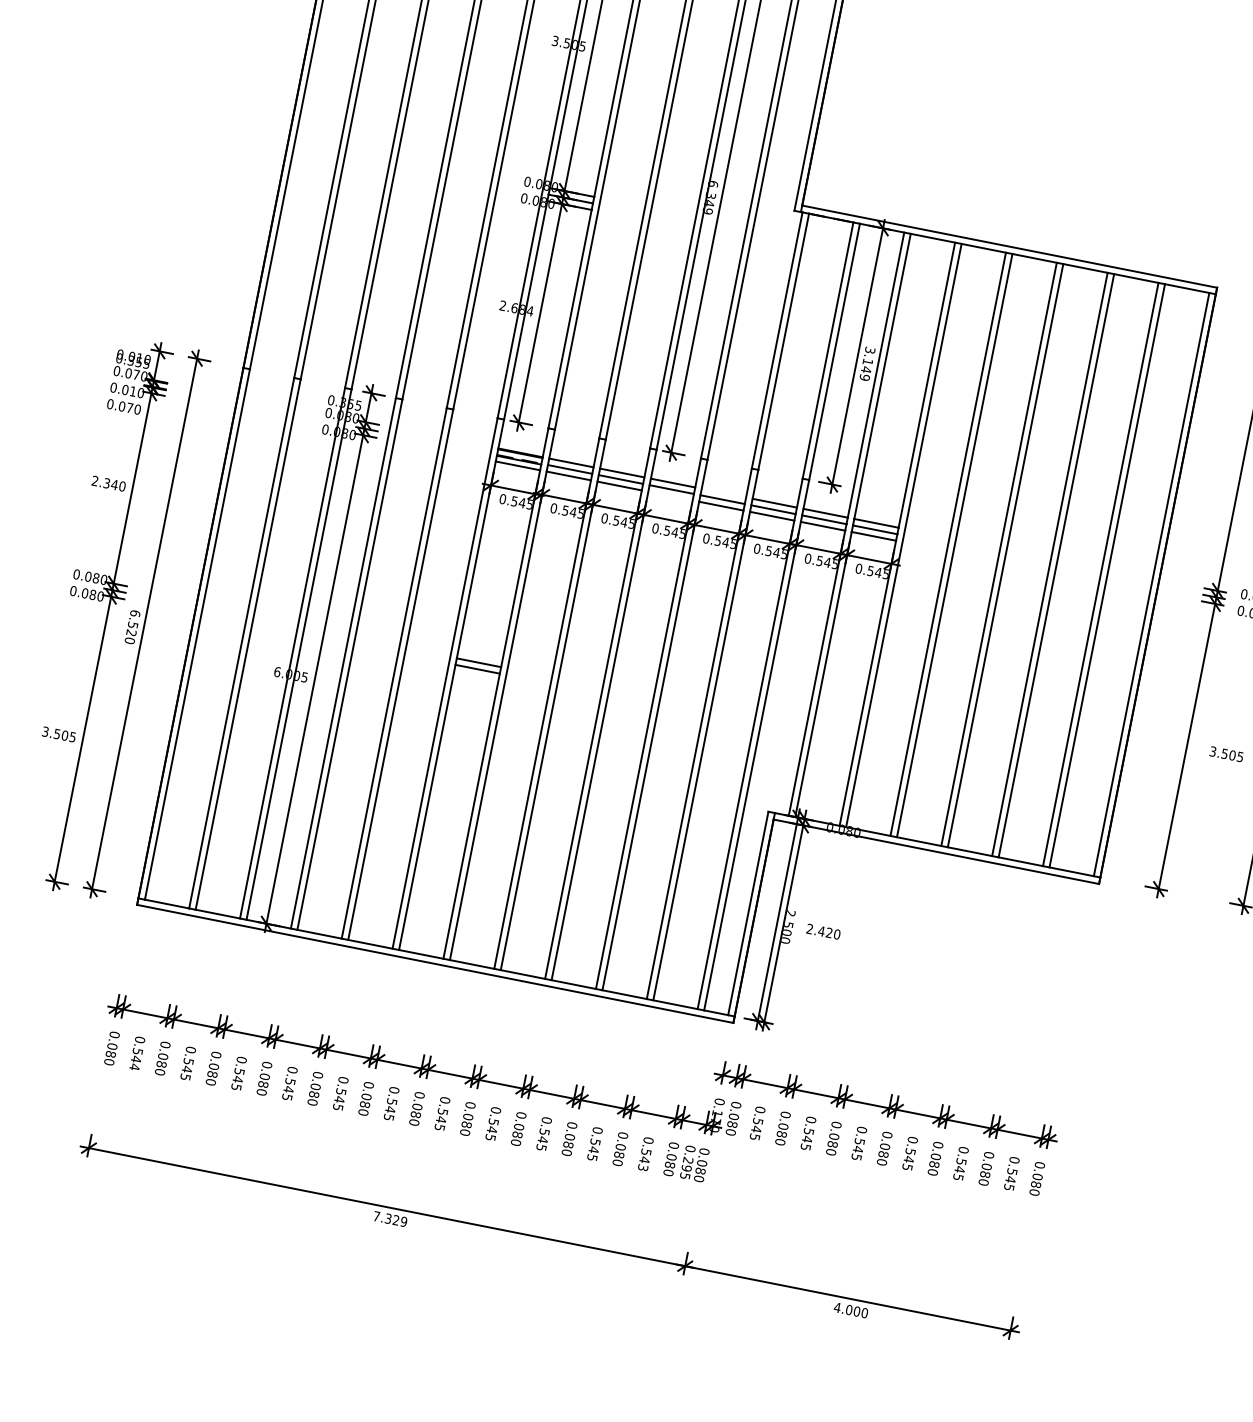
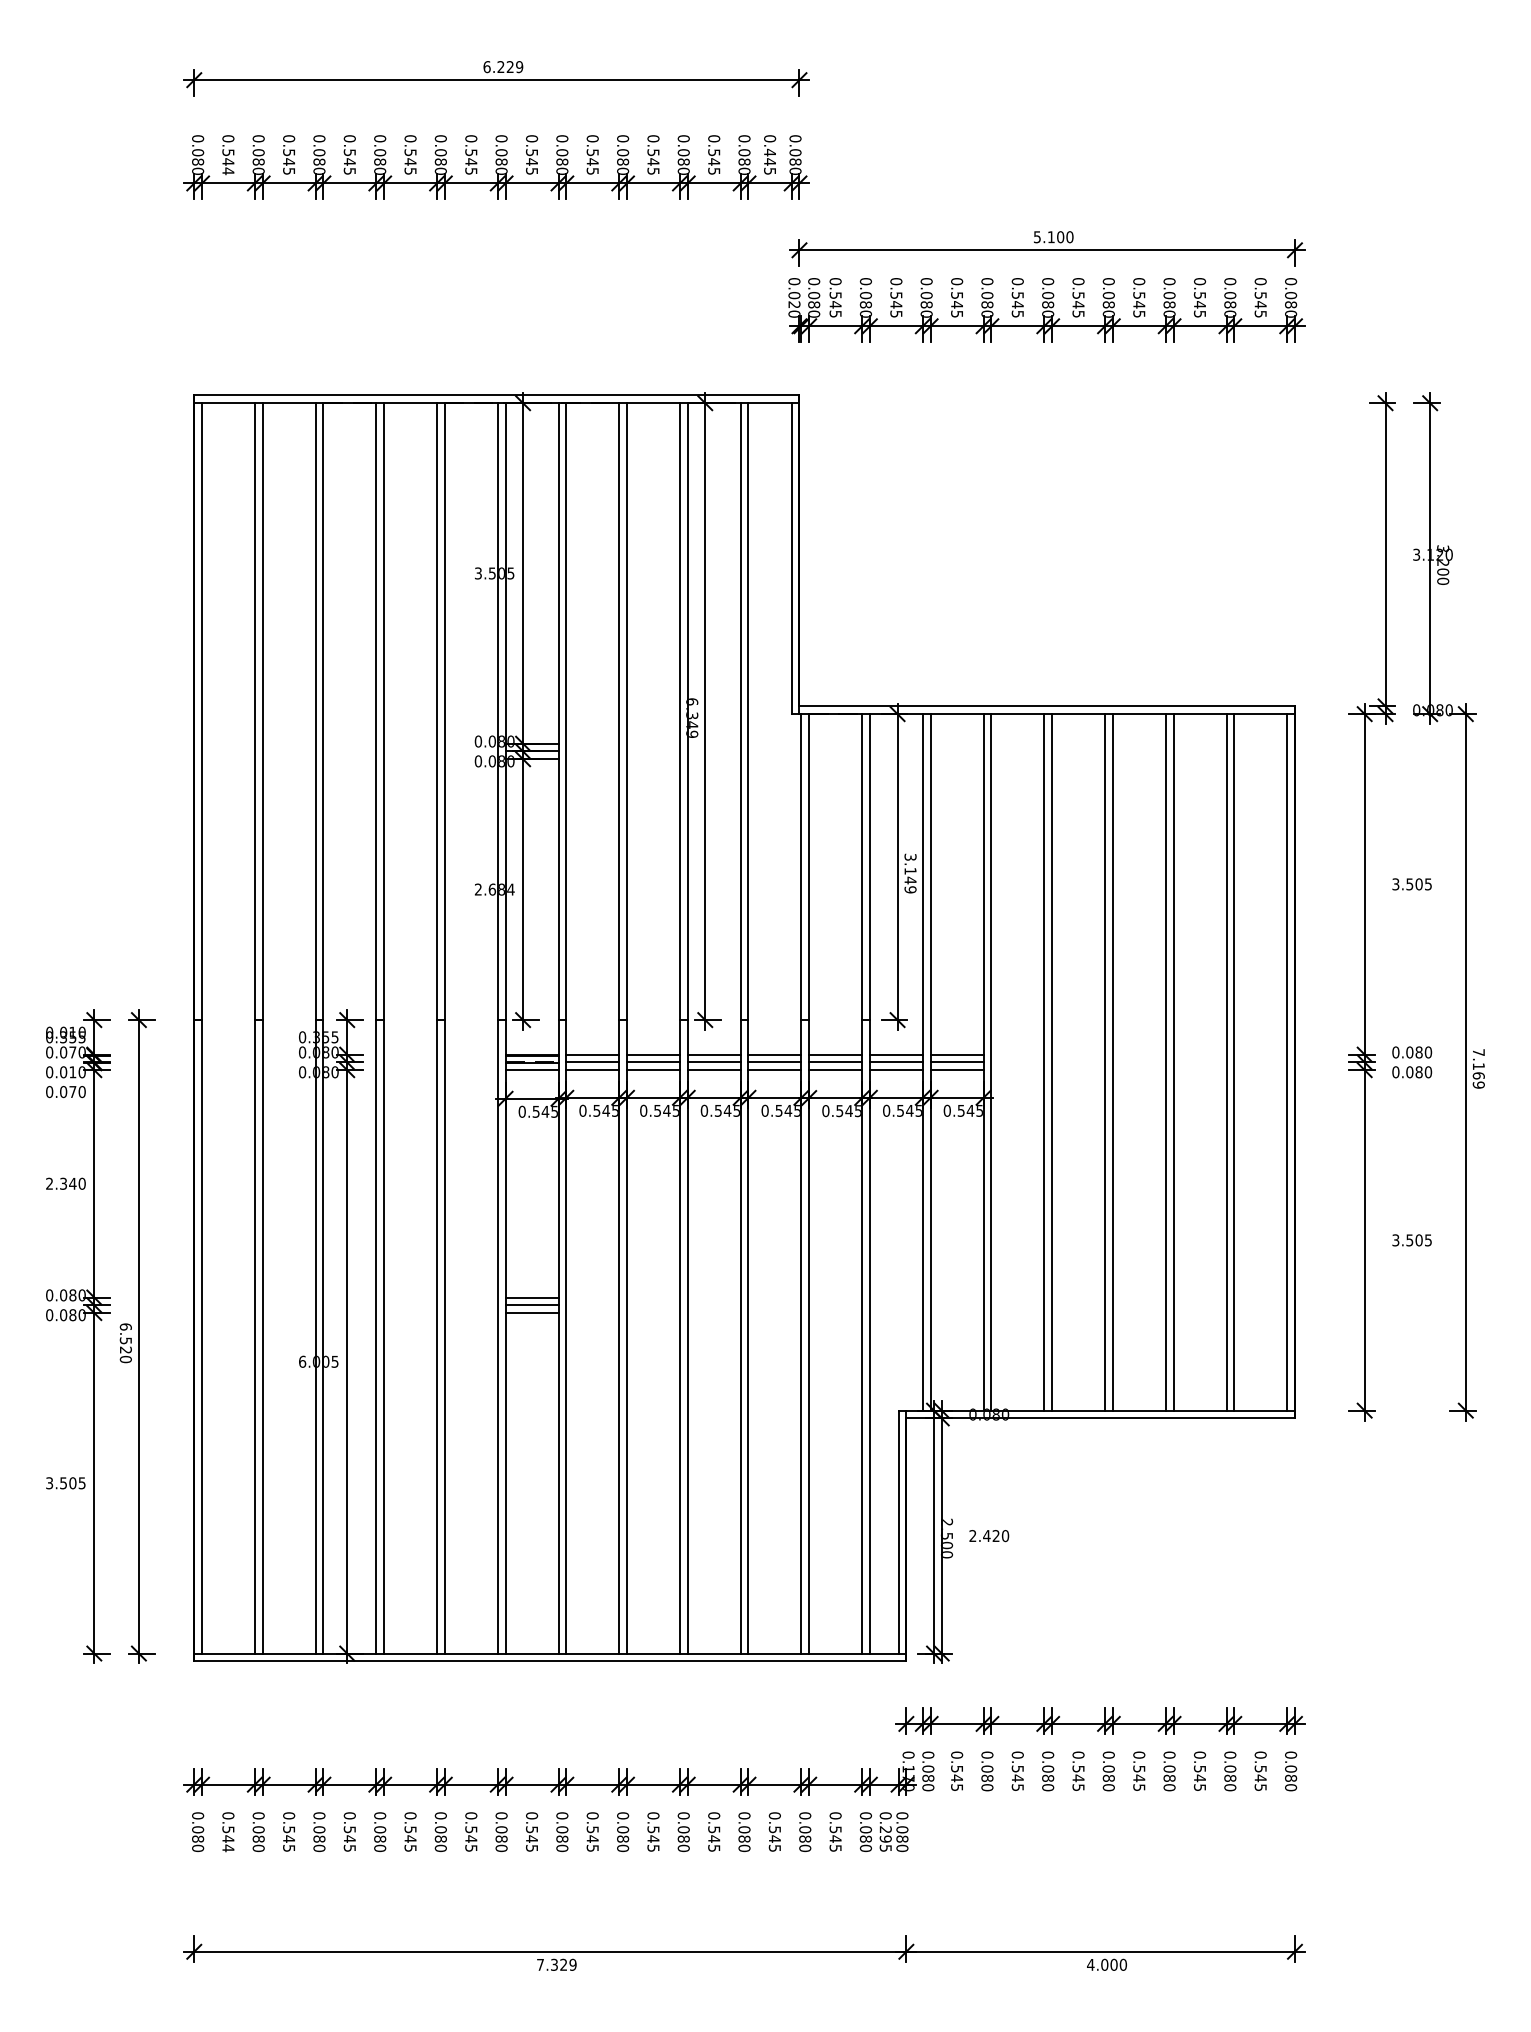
line: (723, 492) -> (774, 1054), added
line: (669, 496) -> (713, 1070), added
line: (479, 656) -> (531, 1297), added
text: (643, 1167) -> (835, 1848), 0.543 -> 0.545

